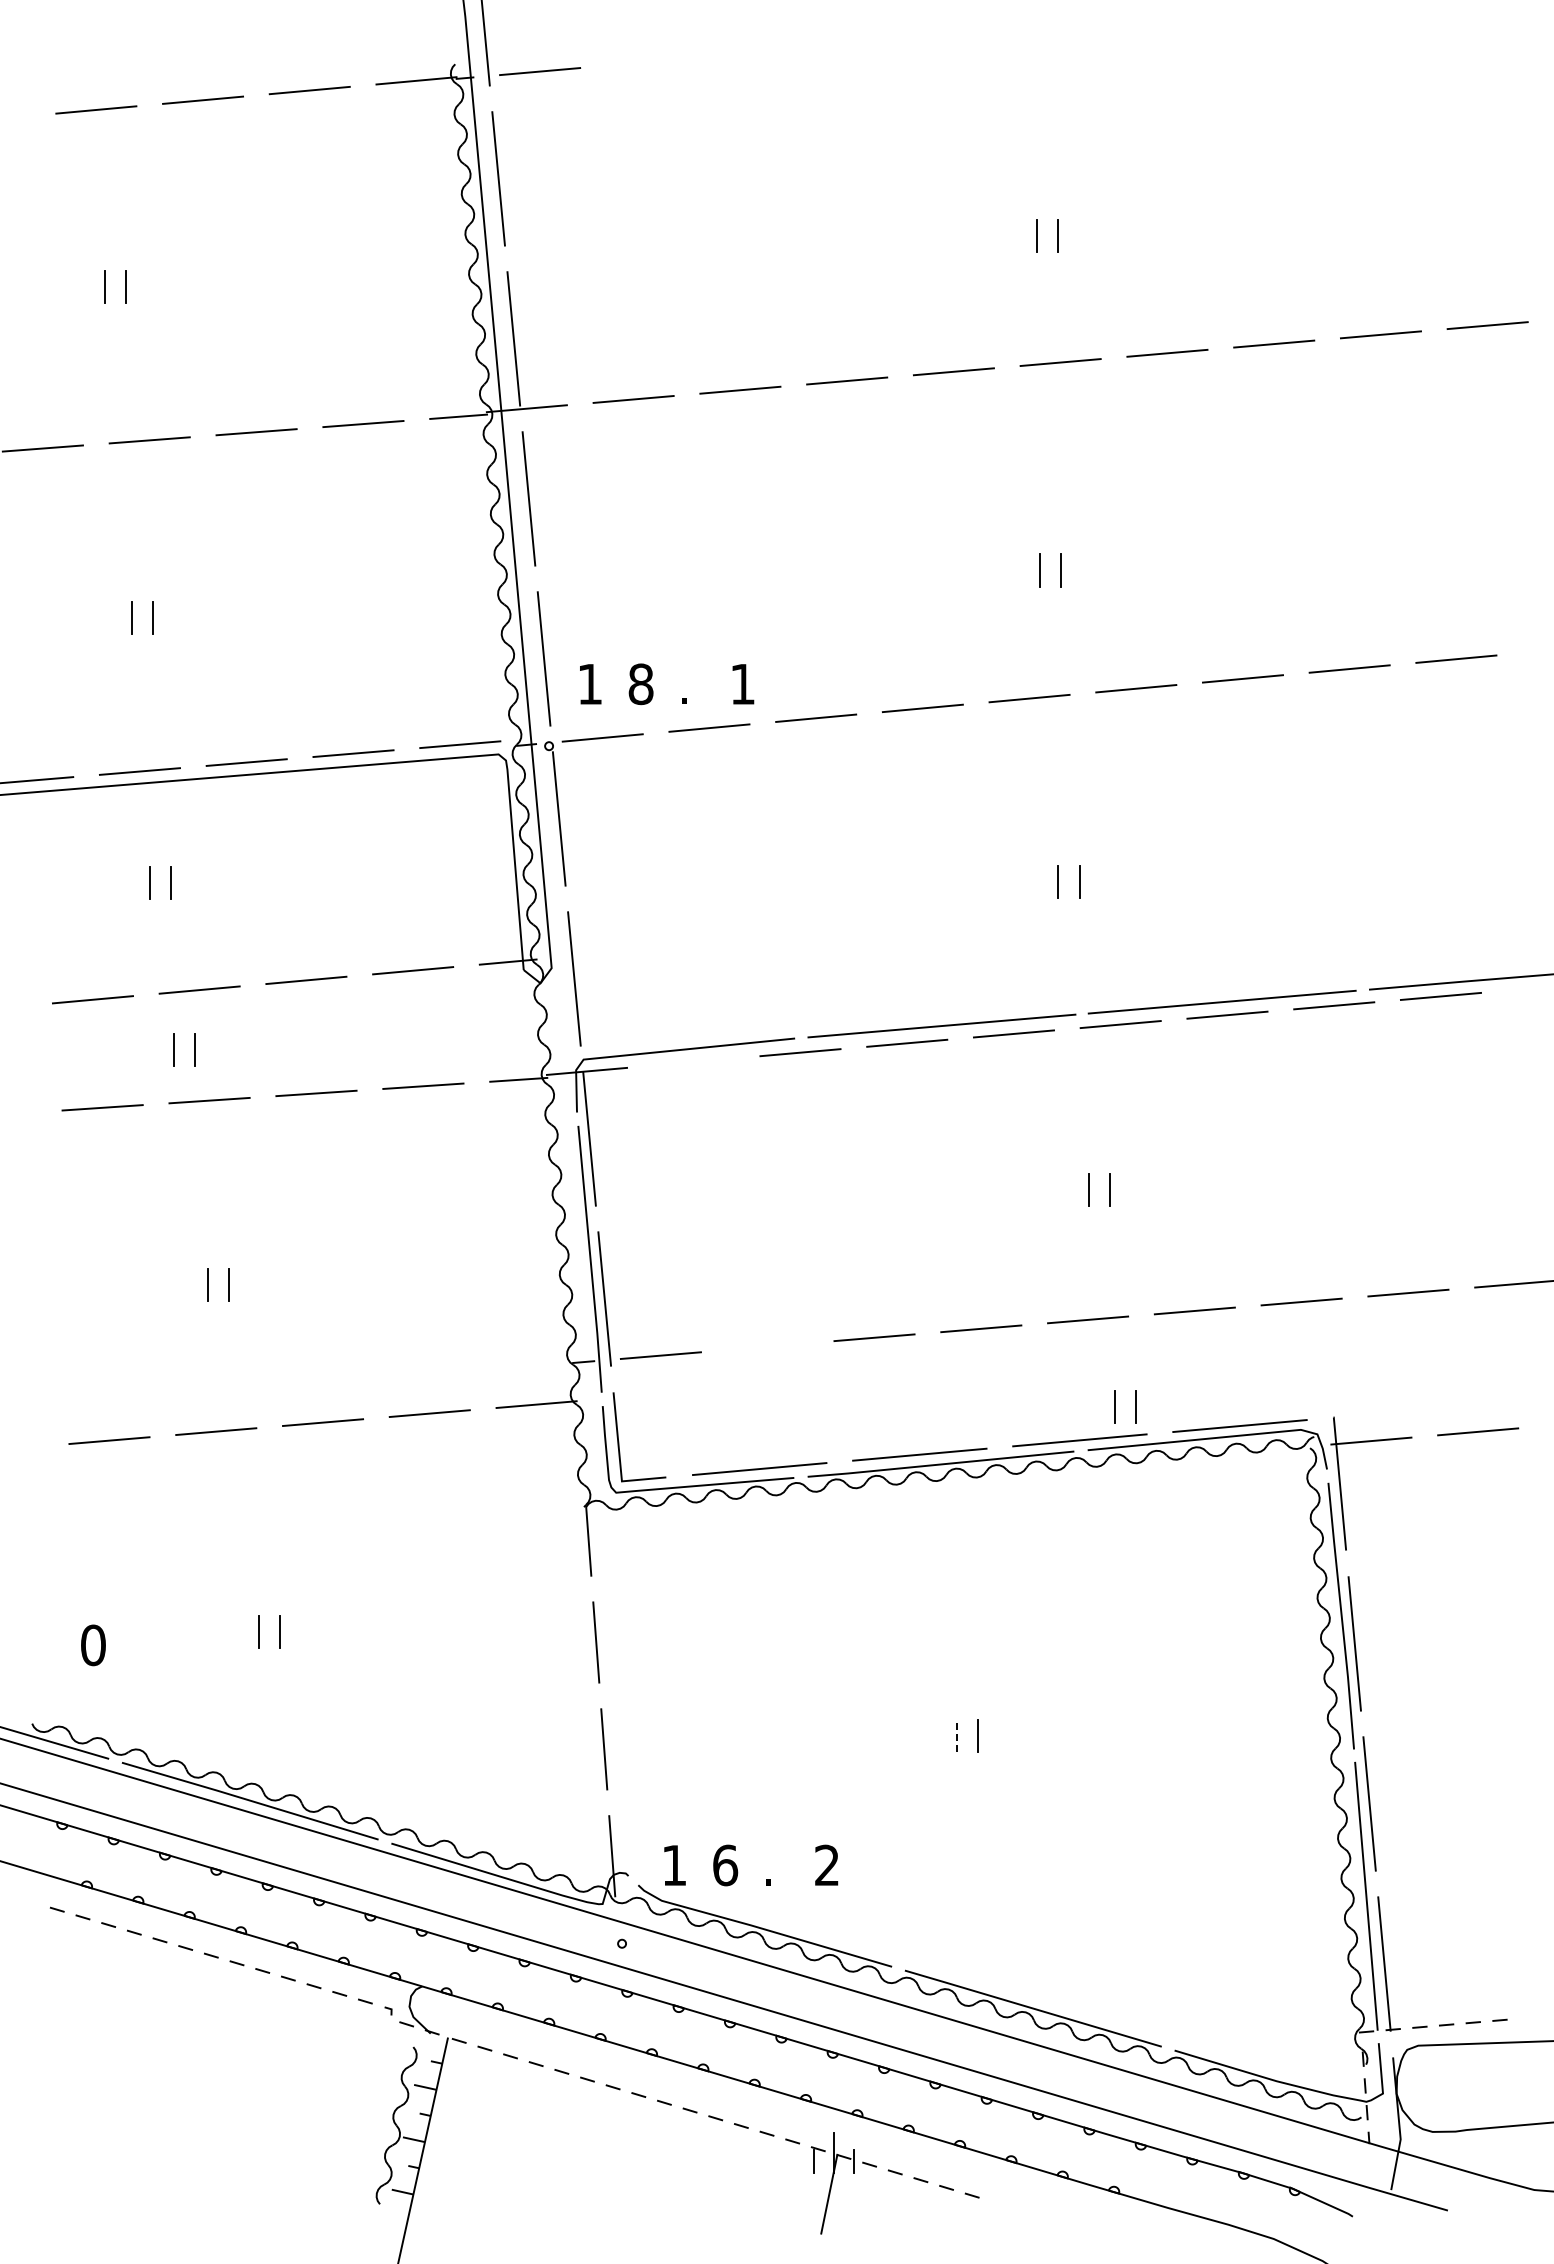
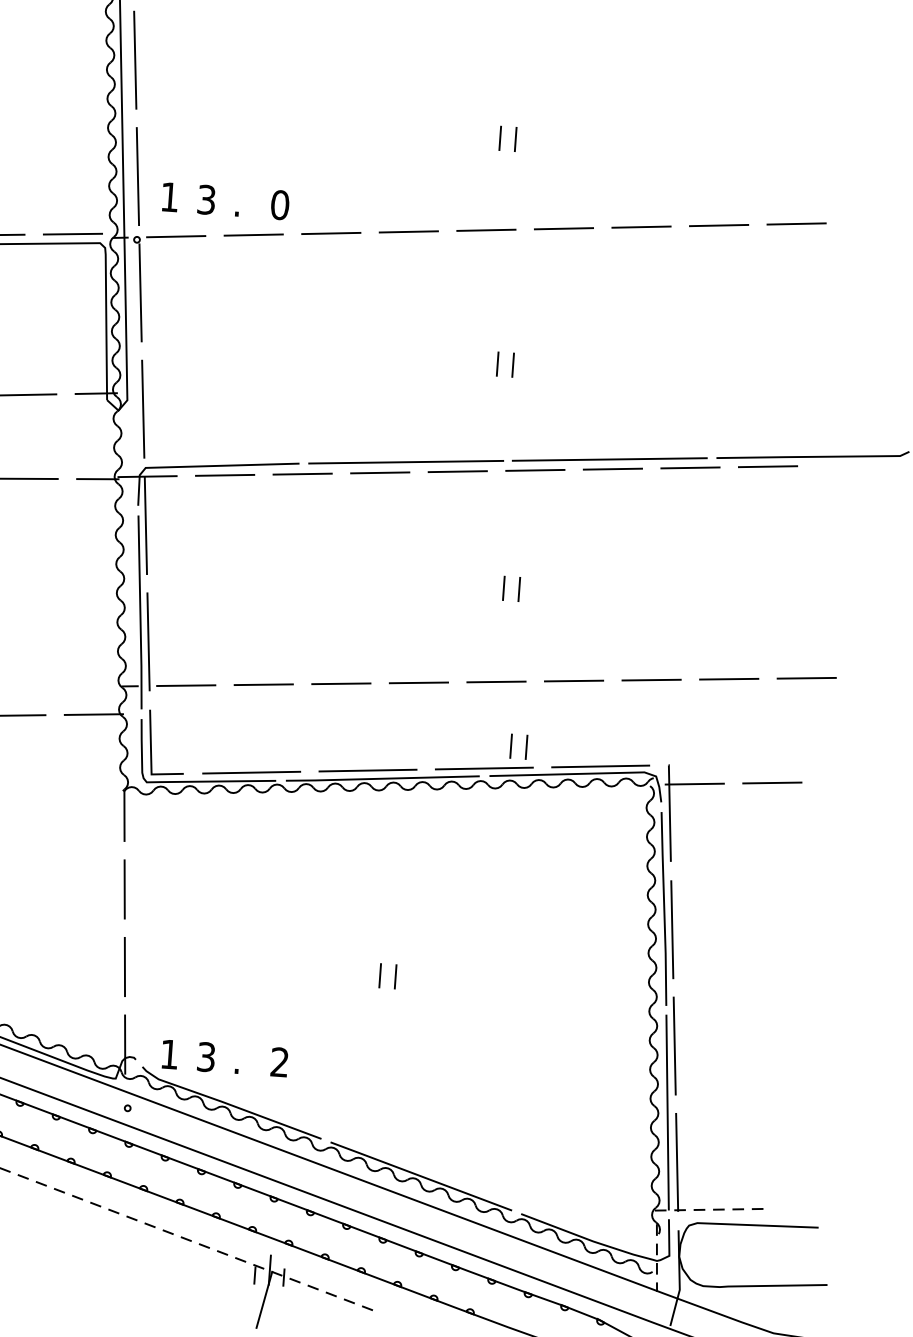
text: (640, 684) -> (206, 200), 8 -> 3
text: (742, 684) -> (279, 205), 1 -> 0
line: (693, 1061) -> (224, 474), added
line: (767, 1346) -> (263, 684), added
line: (956, 1735) -> (379, 975), dashed -> solid
text: (725, 1865) -> (206, 1057), 6 -> 3

